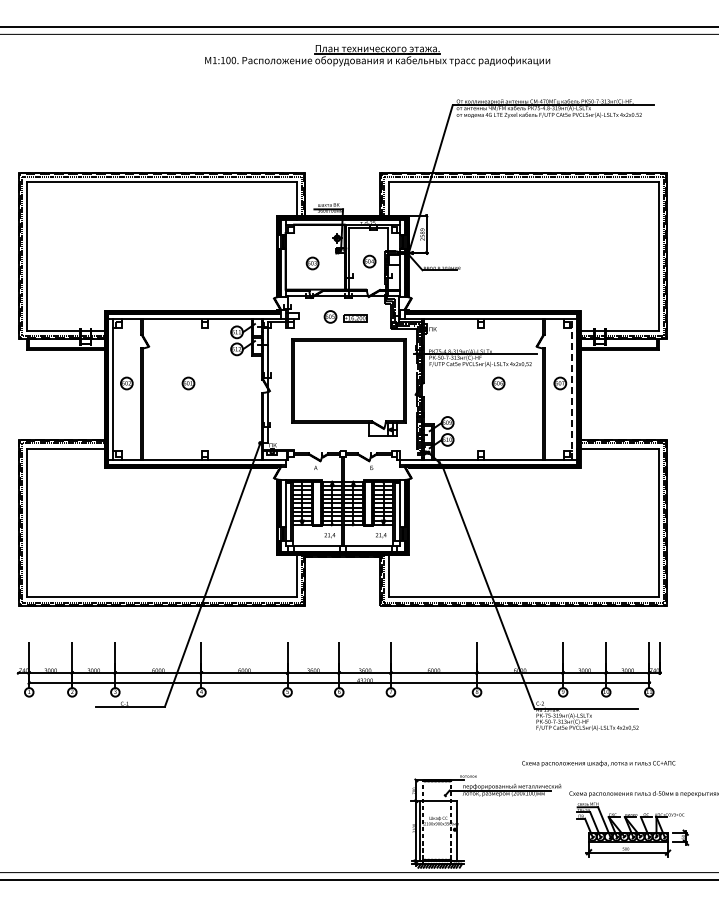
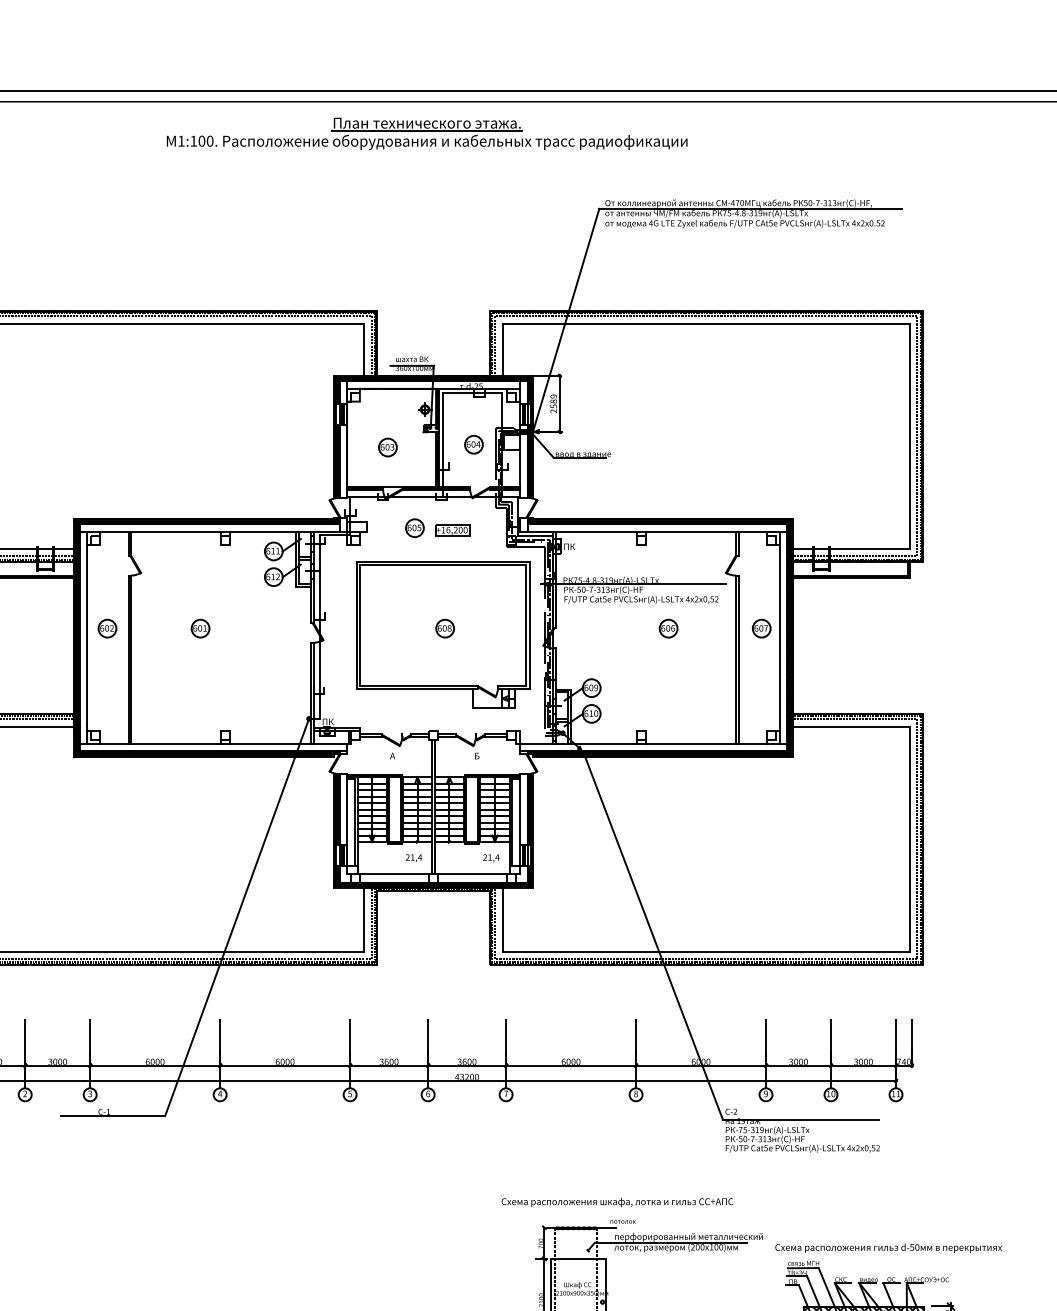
part: (377, 55) -> (426, 133), moved
part: (350, 383) -> (445, 628), added
line: (572, 389) -> (780, 637), dashed -> solid
text: (598, 763) -> (617, 1202), moved

